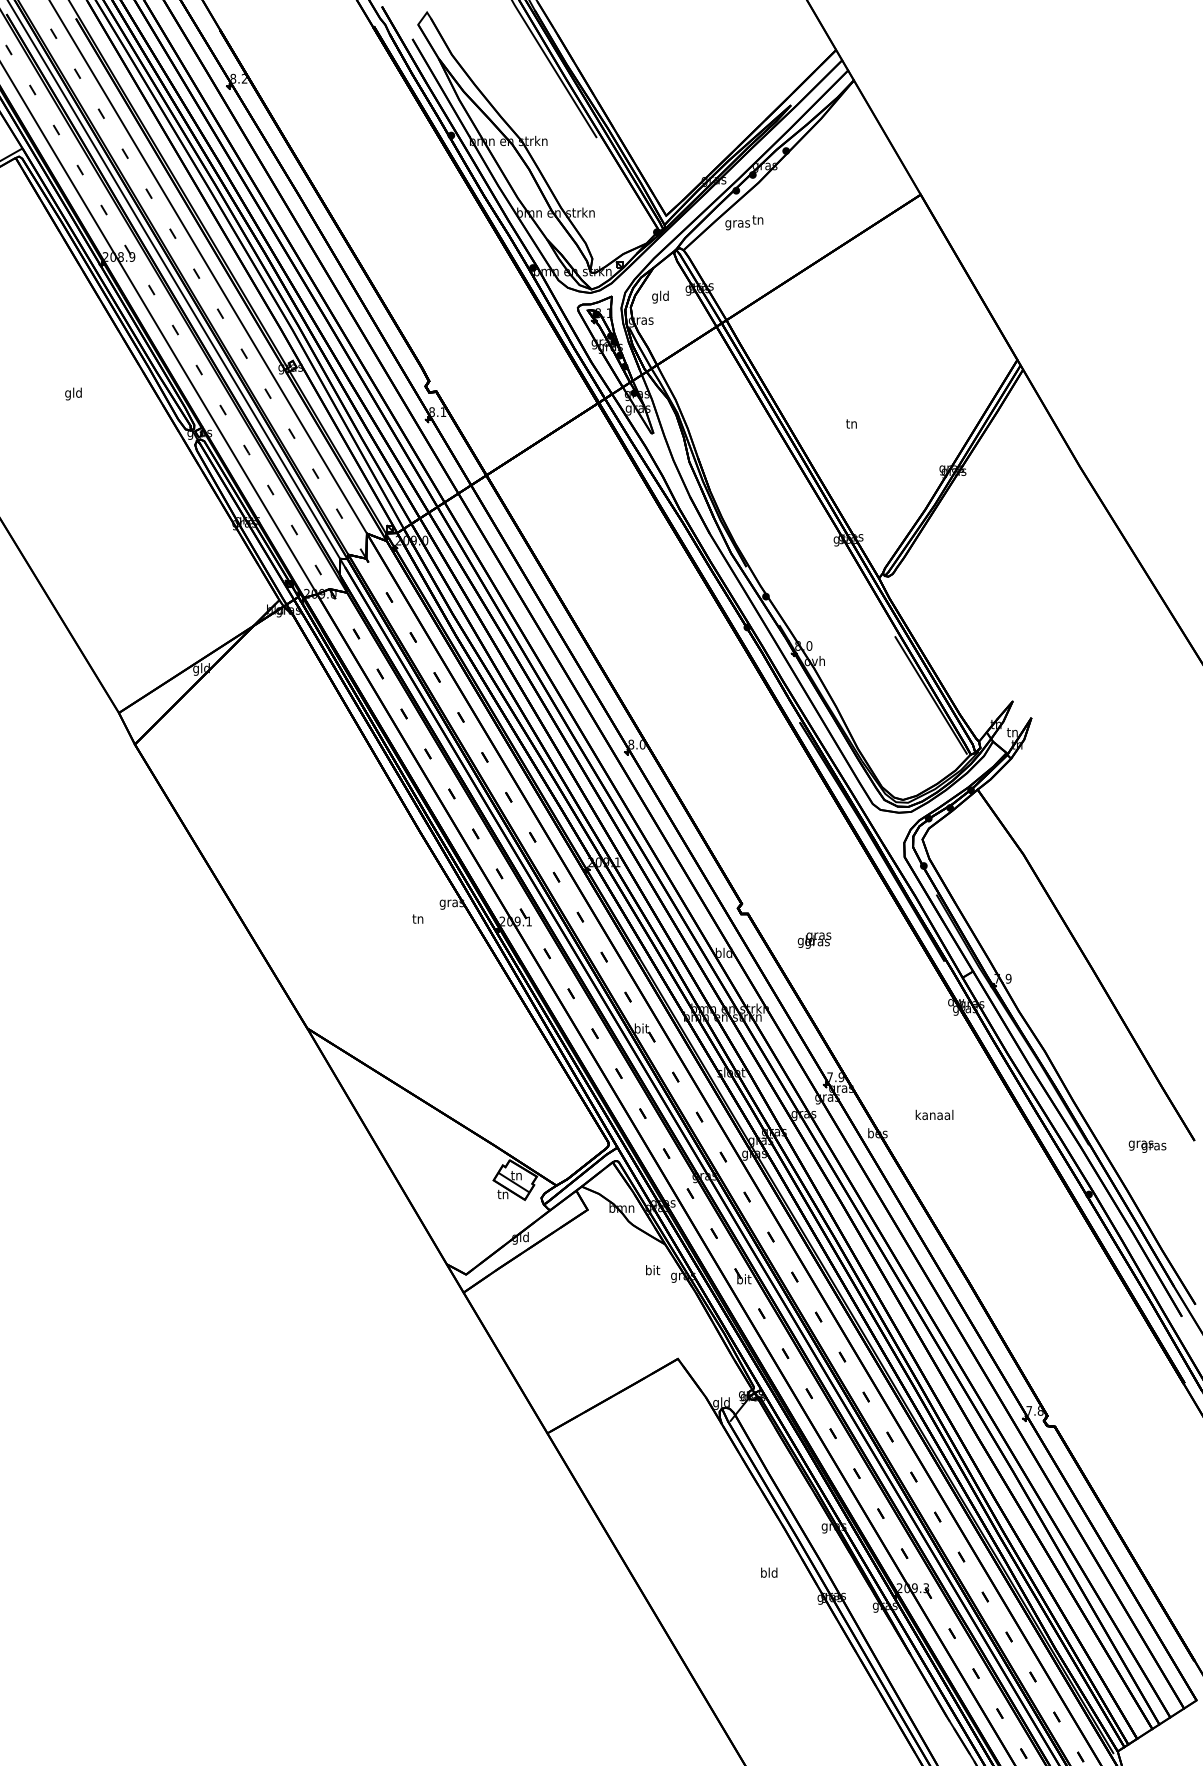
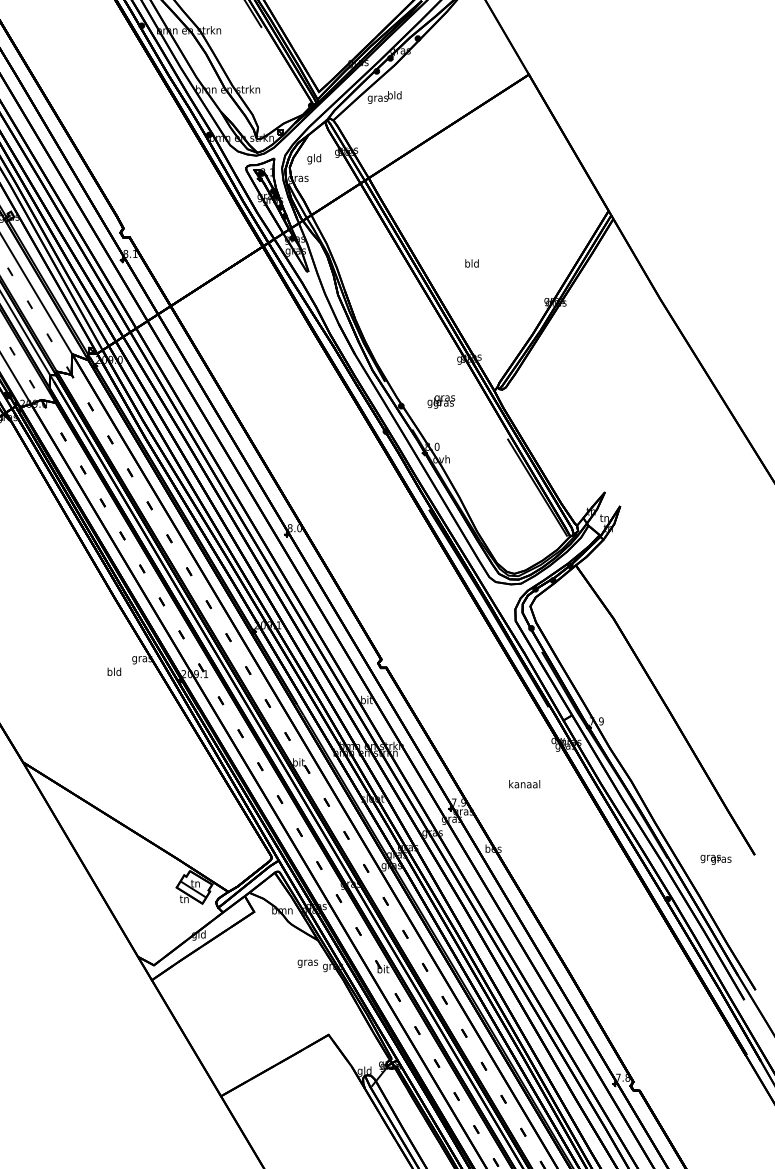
text: (758, 219) -> (395, 95), tn -> bld
text: (851, 423) -> (471, 263), tn -> bld
text: (418, 918) -> (114, 671), tn -> bld
text: (814, 940) -> (441, 401), moved
text: (723, 952) -> (366, 699), bld -> bit
text: (934, 1114) -> (524, 783), moved
text: (652, 1271) -> (307, 962), bit -> gras

